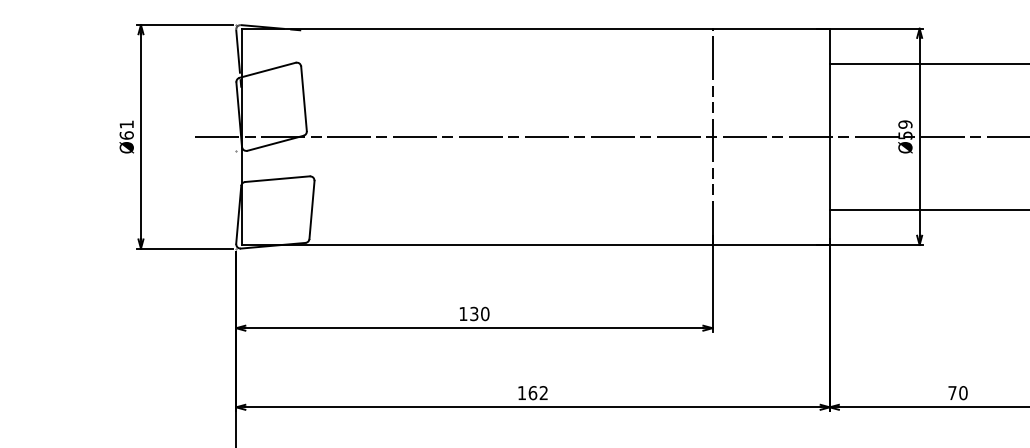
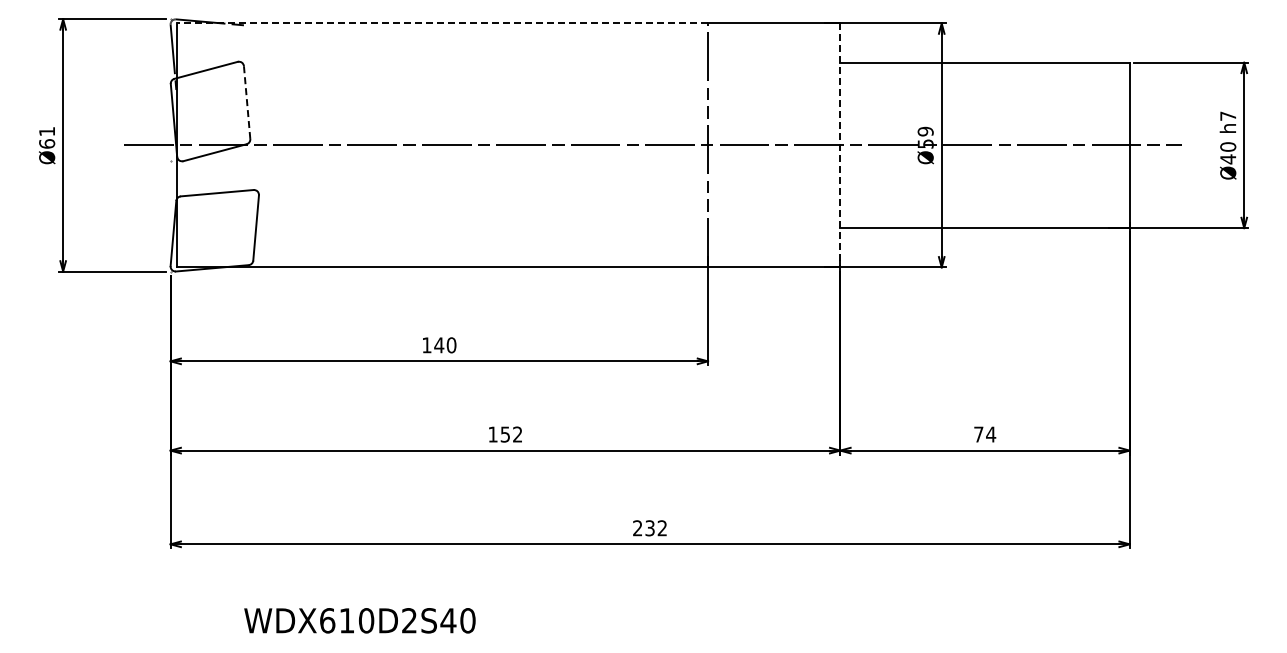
line: (477, 28) -> (442, 23), solid -> dashed
line: (304, 98) -> (247, 102), solid -> dashed
line: (829, 136) -> (840, 145), solid -> dashed
text: (474, 314) -> (439, 345), 130 -> 140
text: (533, 393) -> (505, 434), 162 -> 152
text: (963, 393) -> (991, 434), 70 -> 74

